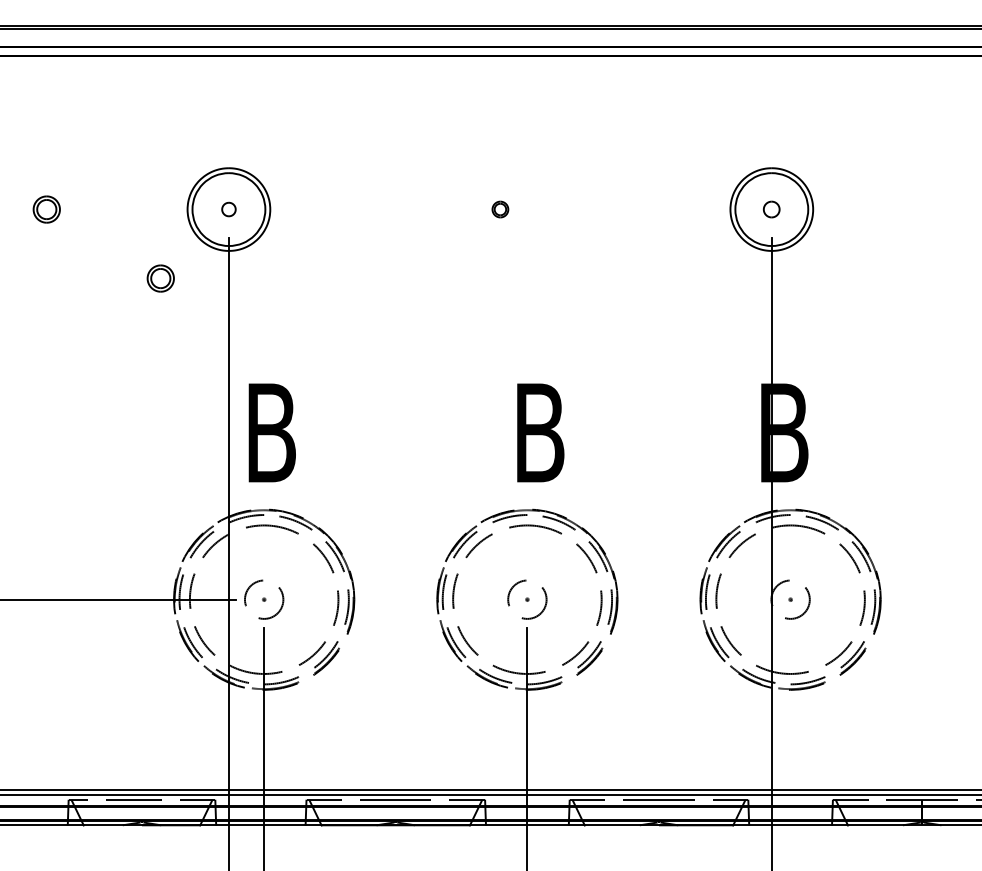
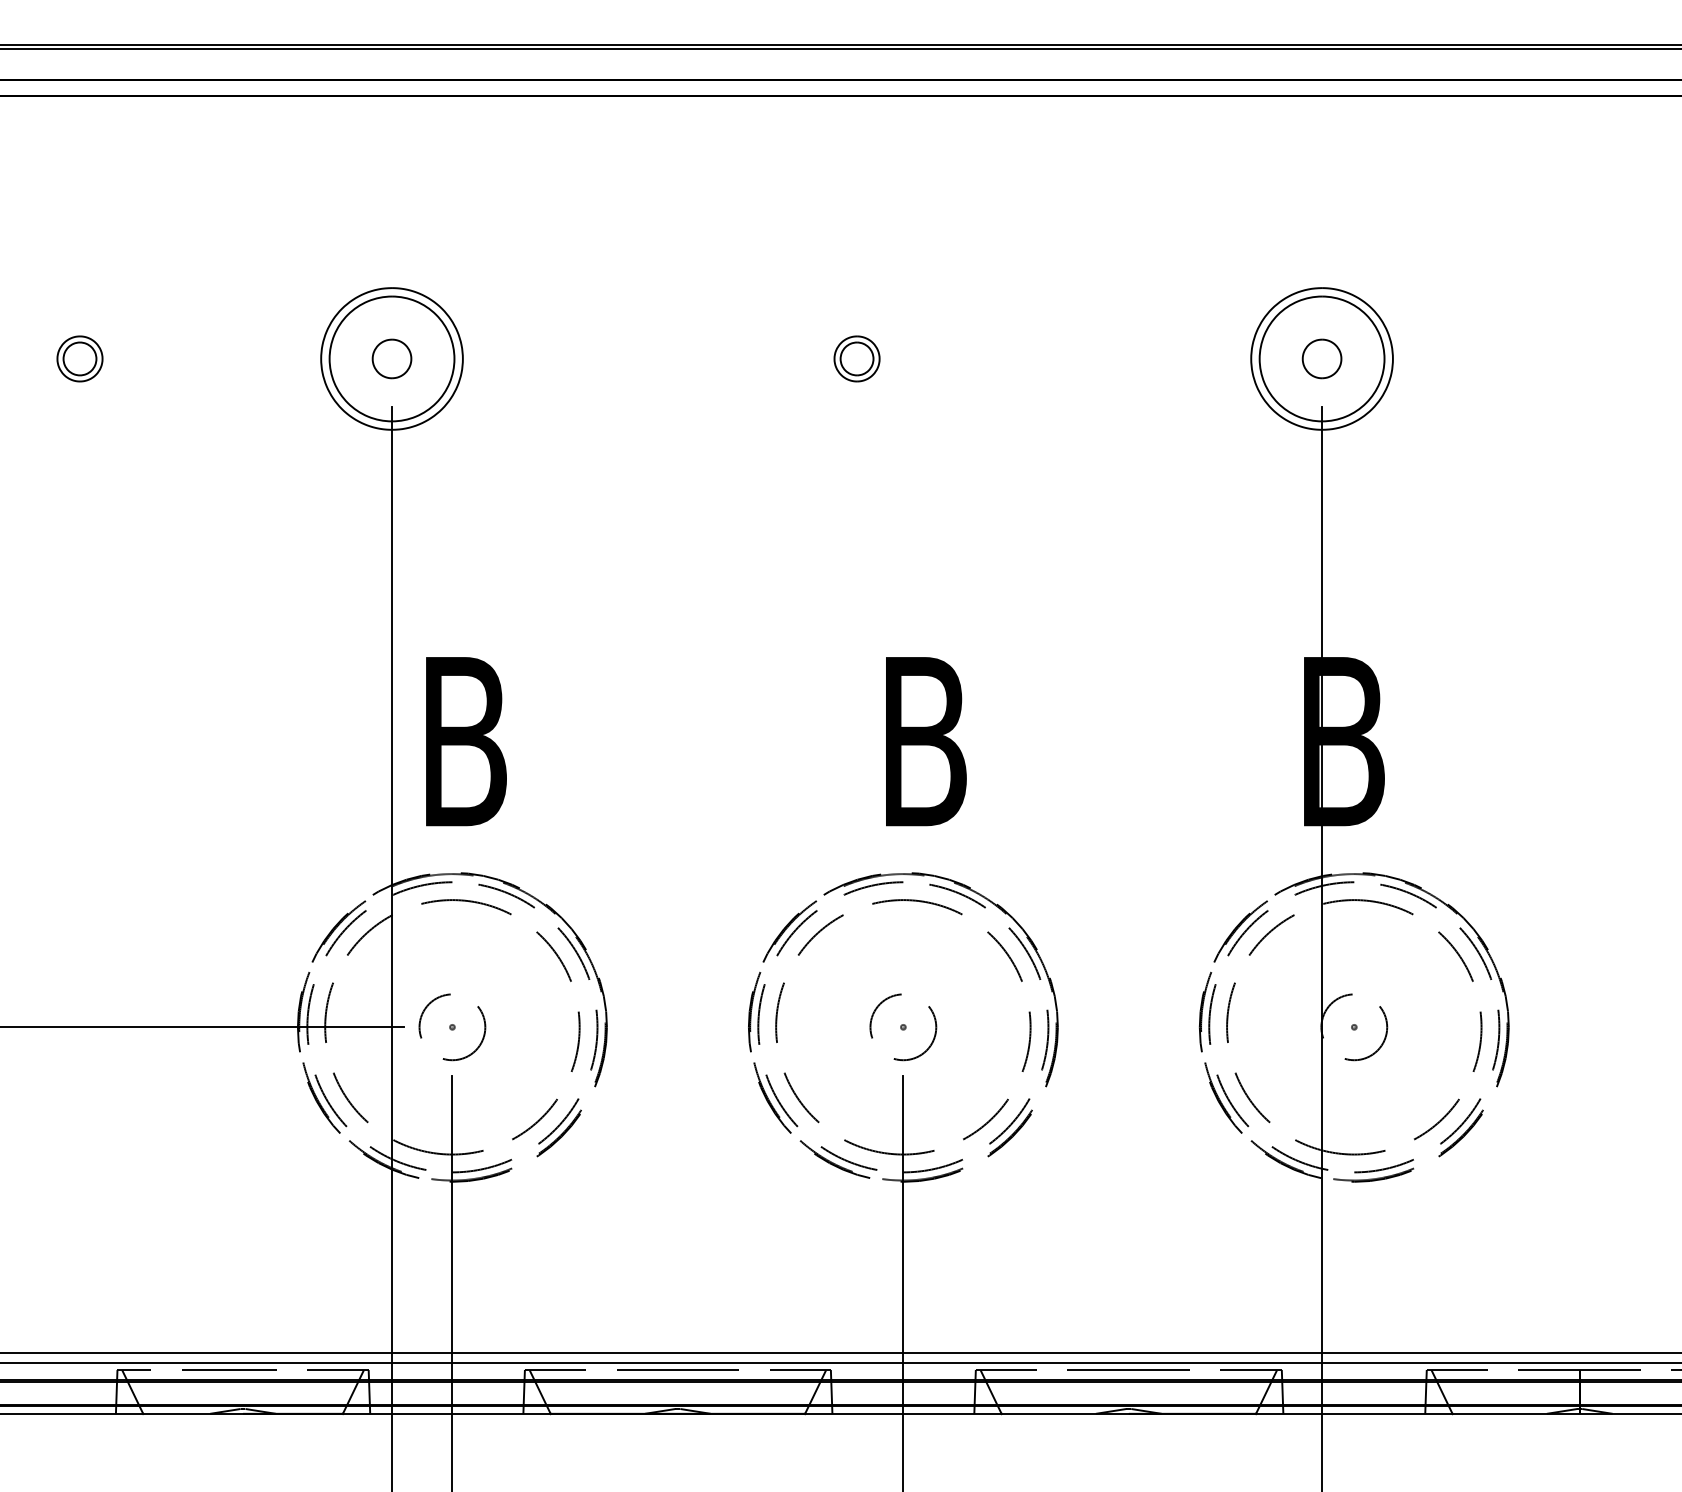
part: (228, 209) -> (391, 358), size x1.67
part: (500, 209) -> (857, 358), size x1.67
part: (771, 209) -> (1321, 358), size x1.43
part: (160, 278) -> (274, 477), removed

